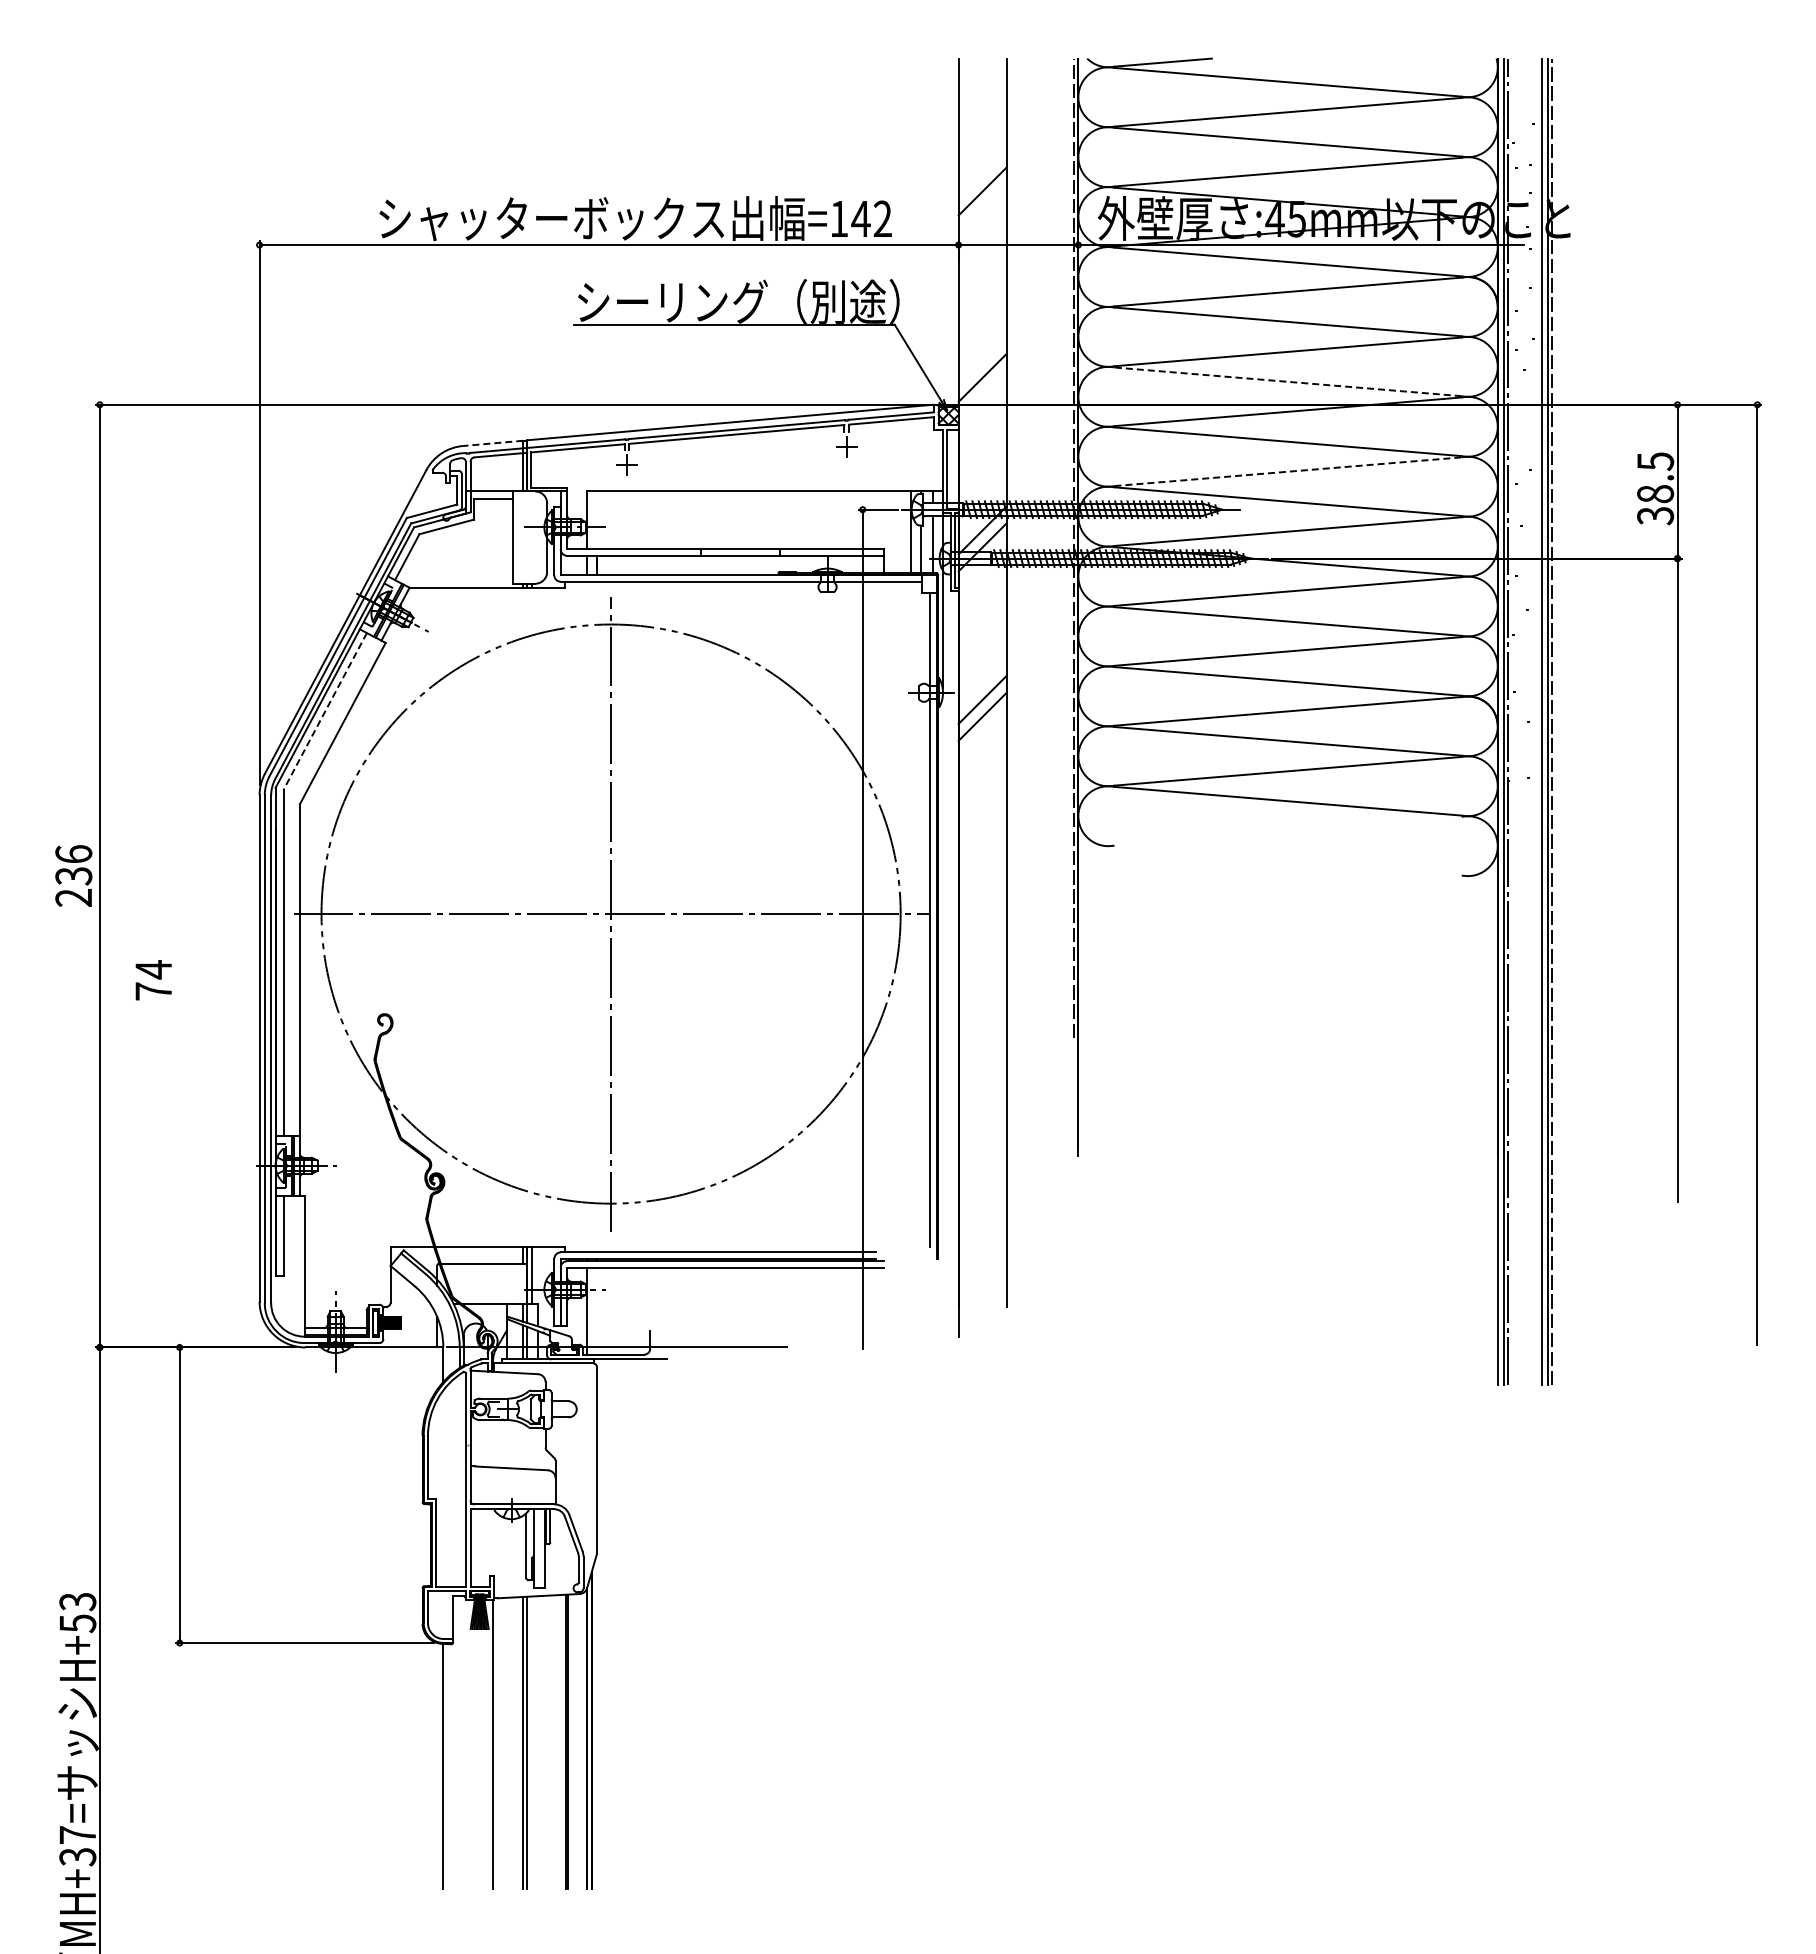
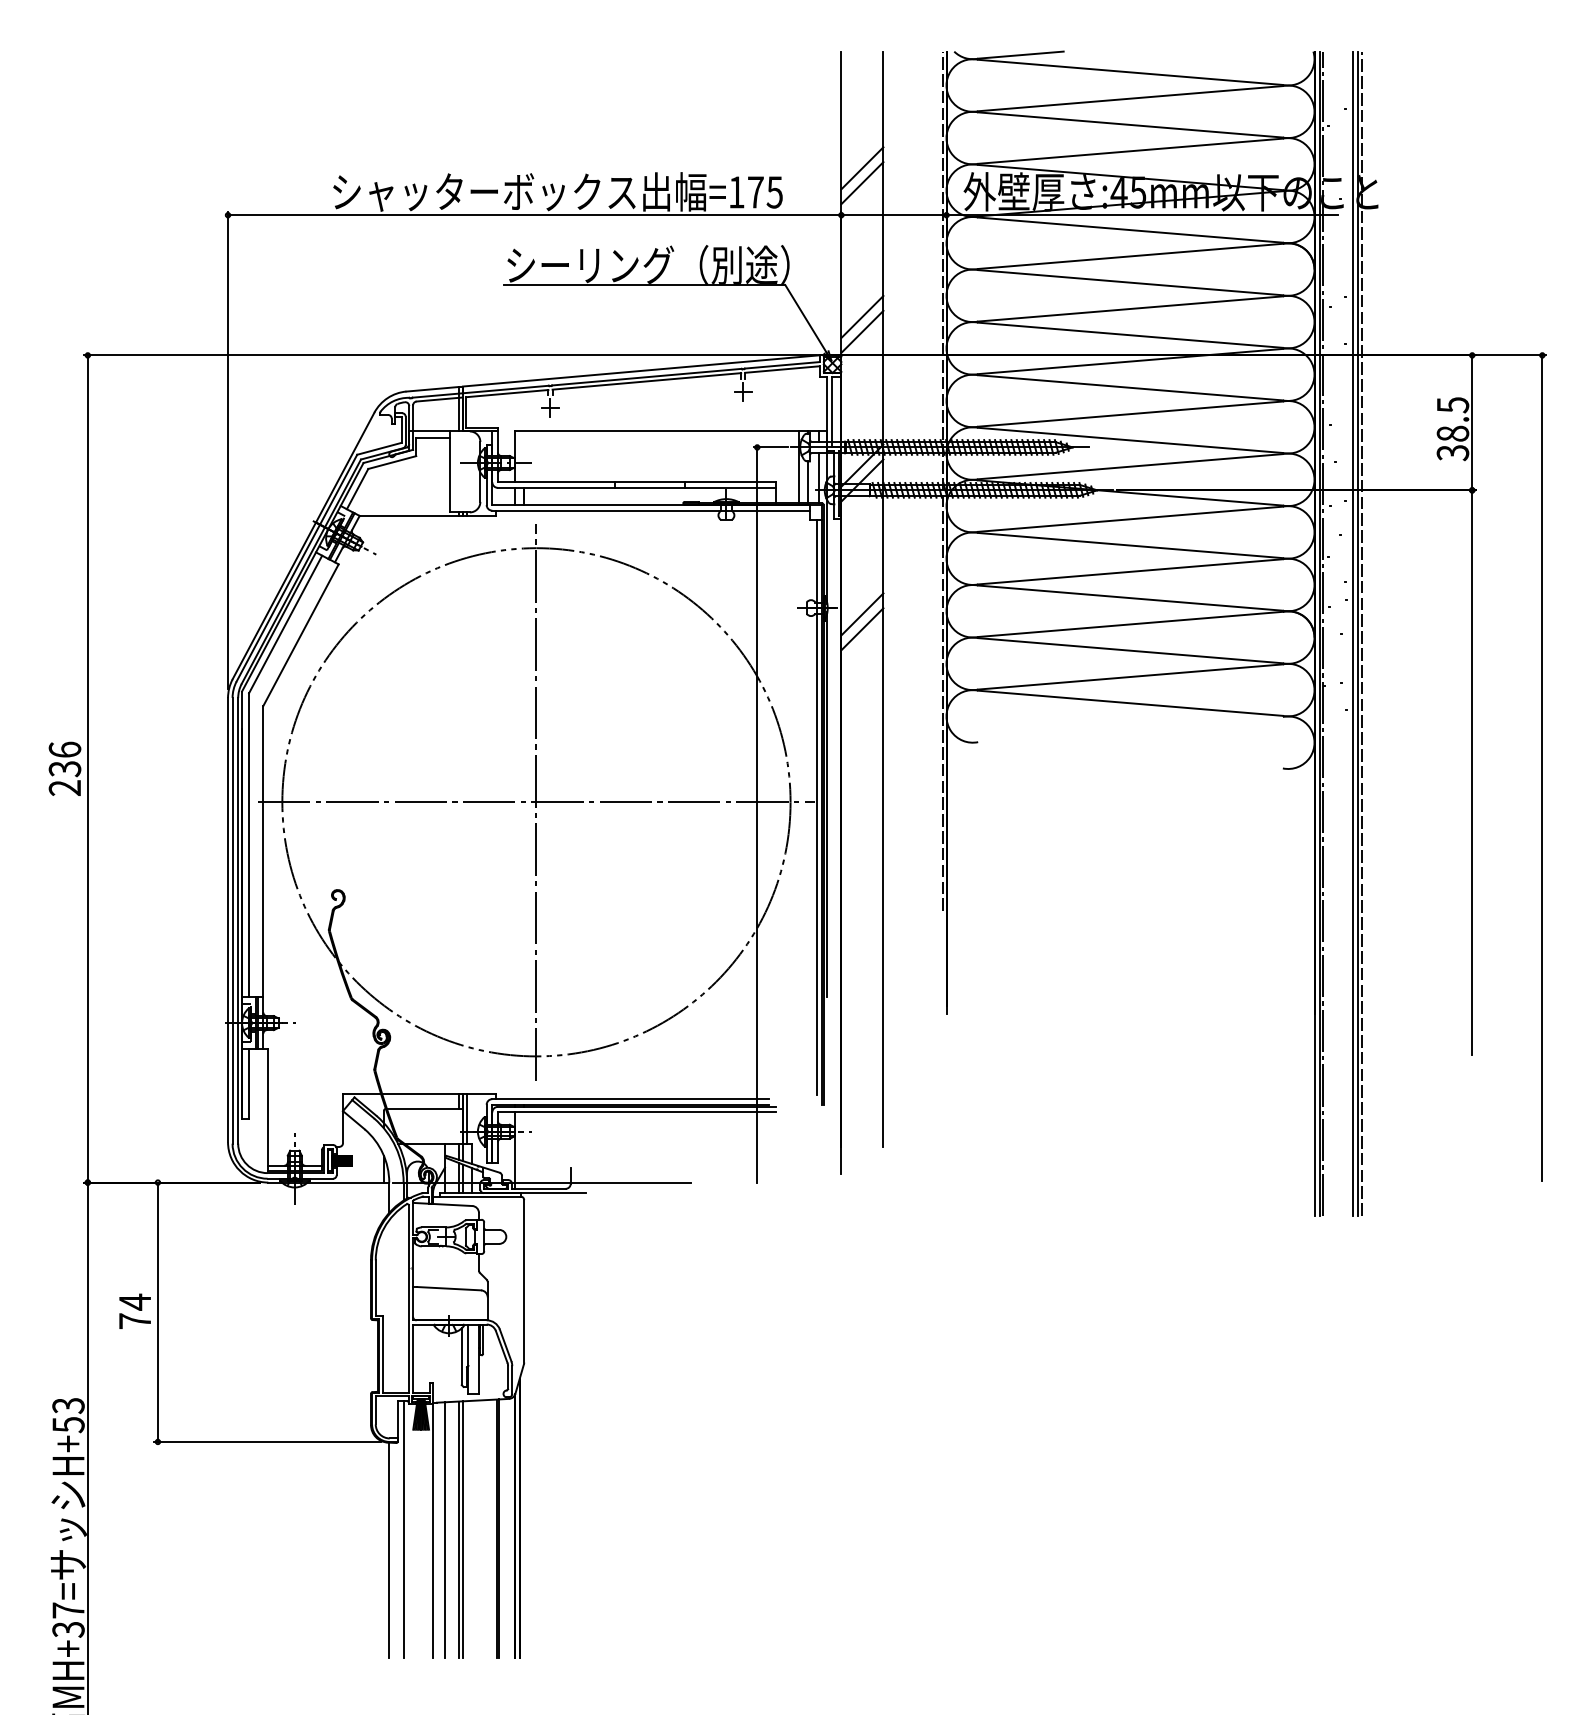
line: (982, 208) -> (862, 183), added
text: (871, 218) -> (764, 191), =142 -> =175
line: (982, 361) -> (862, 317), added
line: (1287, 381) -> (1130, 334), dashed -> solid
line: (492, 443) -> (432, 389), dashed -> solid
line: (1288, 471) -> (1130, 413), dashed -> solid
line: (325, 711) -> (285, 624), dashed -> solid
line: (942, 916) -> (827, 804), added
text: (153, 980) -> (134, 1311), moved
line: (459, 1742) -> (403, 1529), added
line: (506, 1742) -> (444, 1529), added

